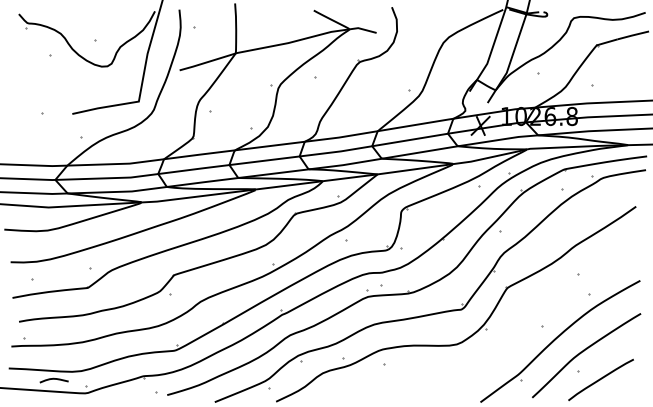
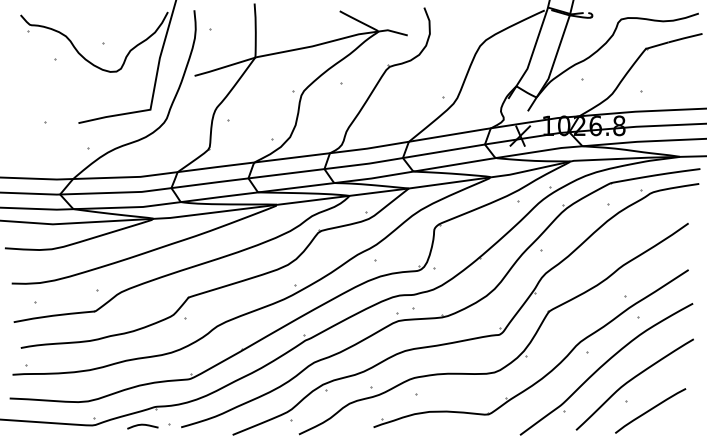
part: (504, 345) -> (546, 373), added
curve: (53, 379) -> (142, 425), moved

